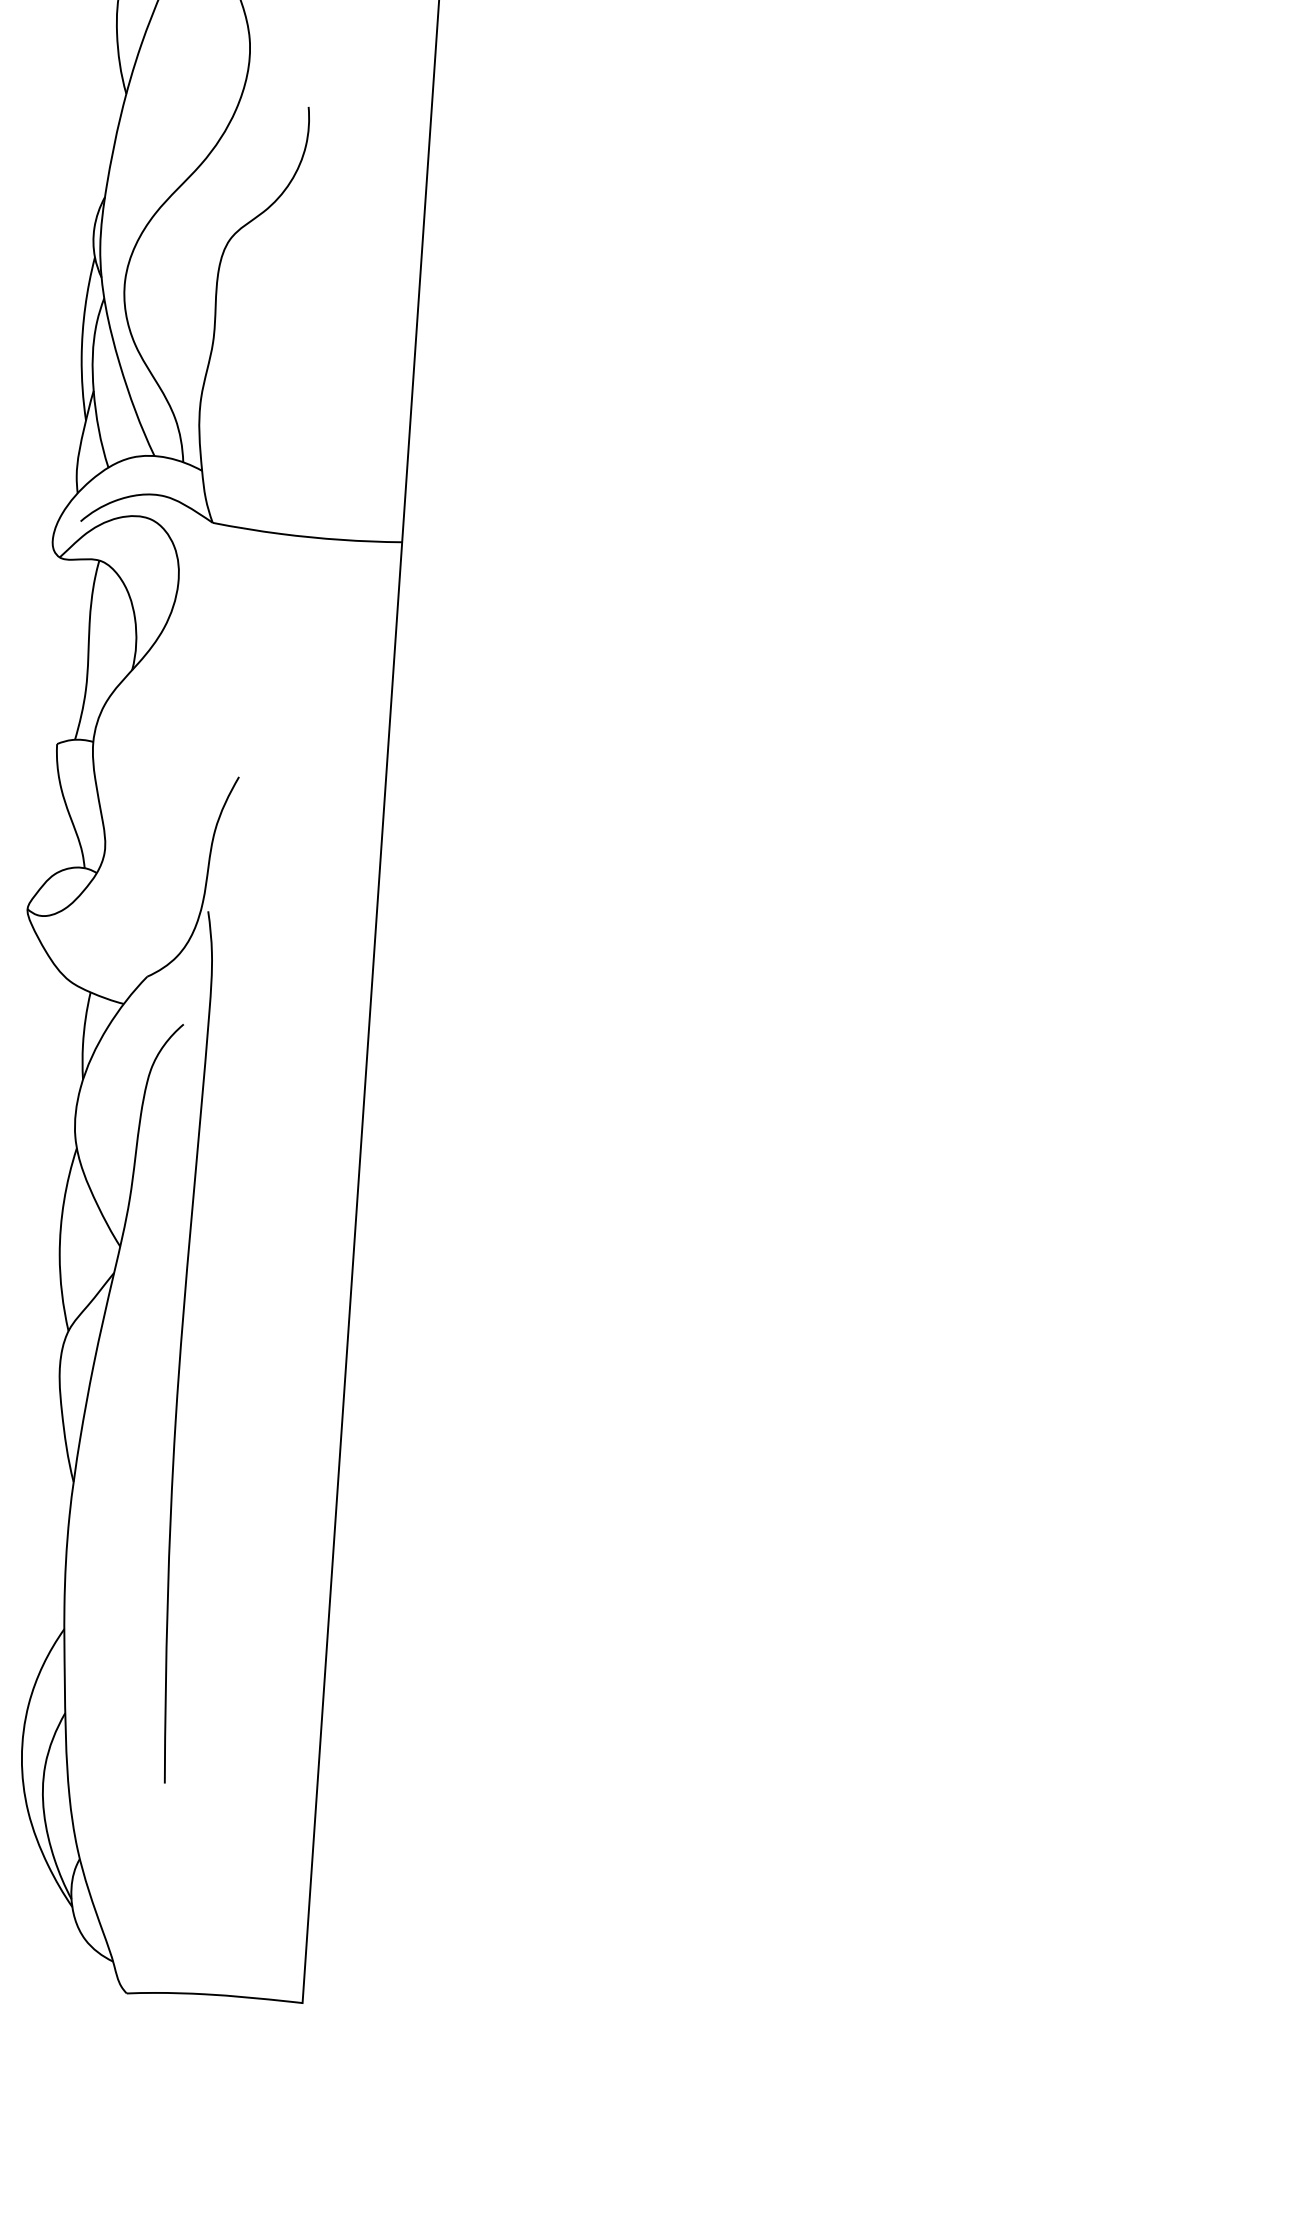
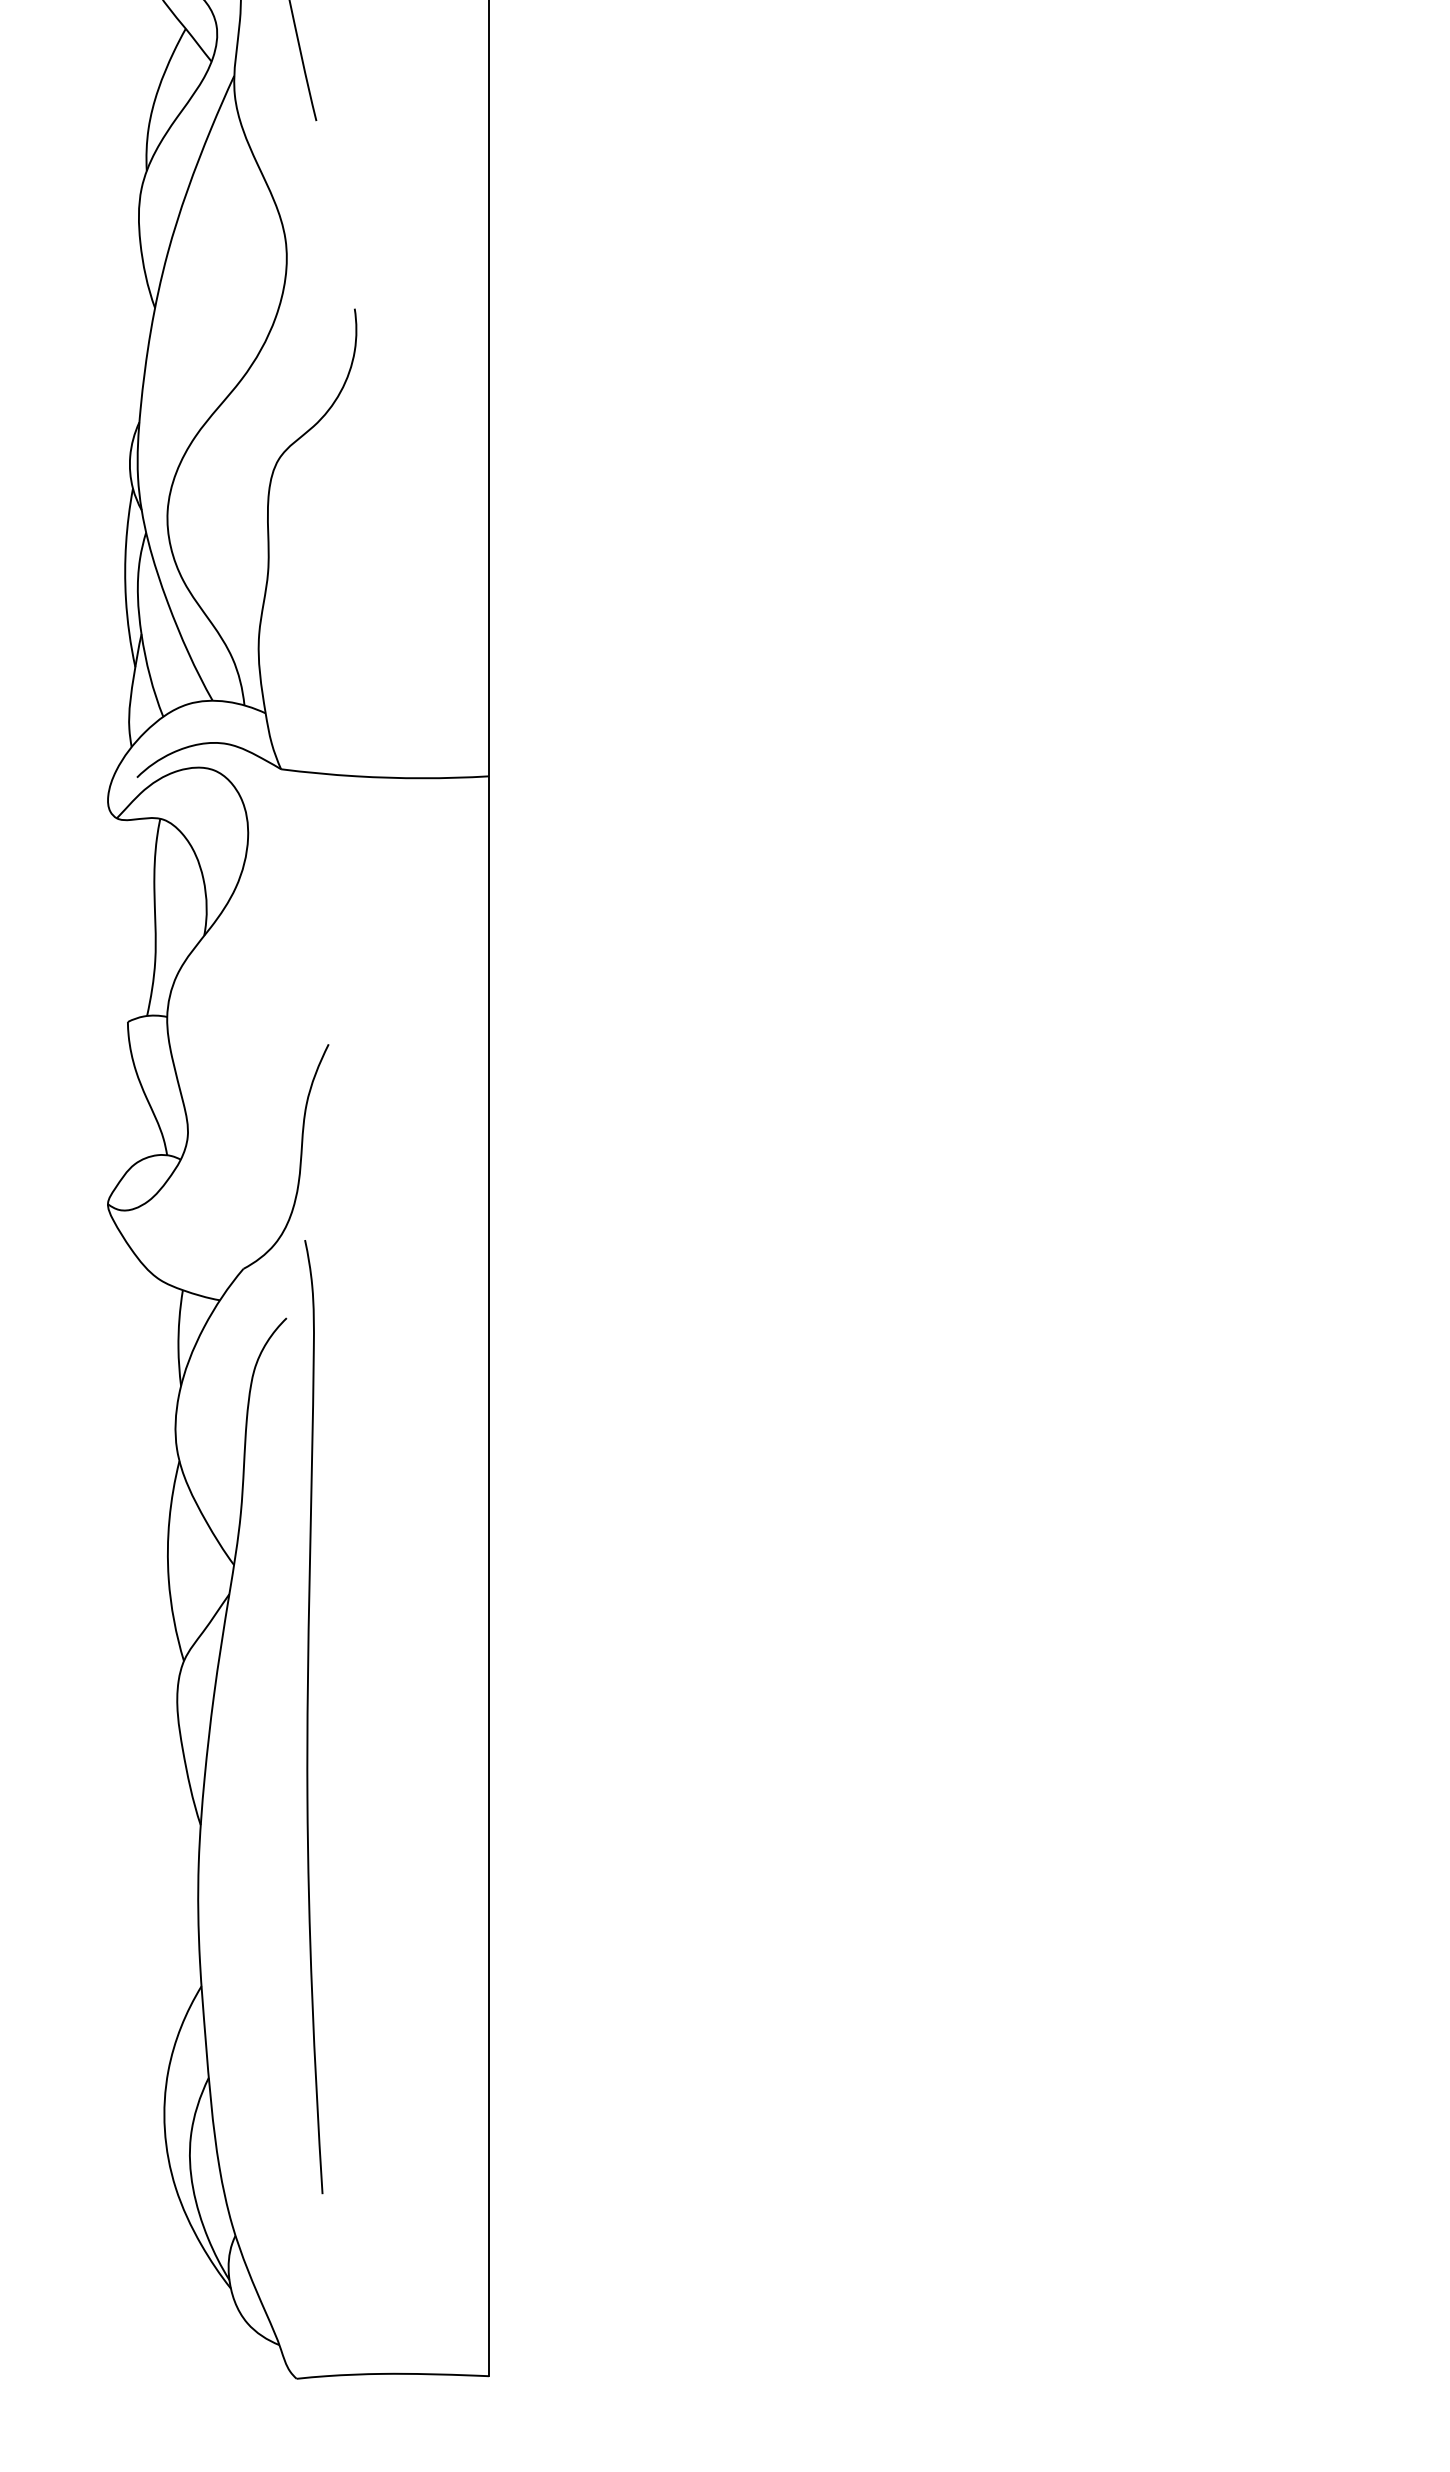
curve: (181, 1347) -> (308, 1717), moved

